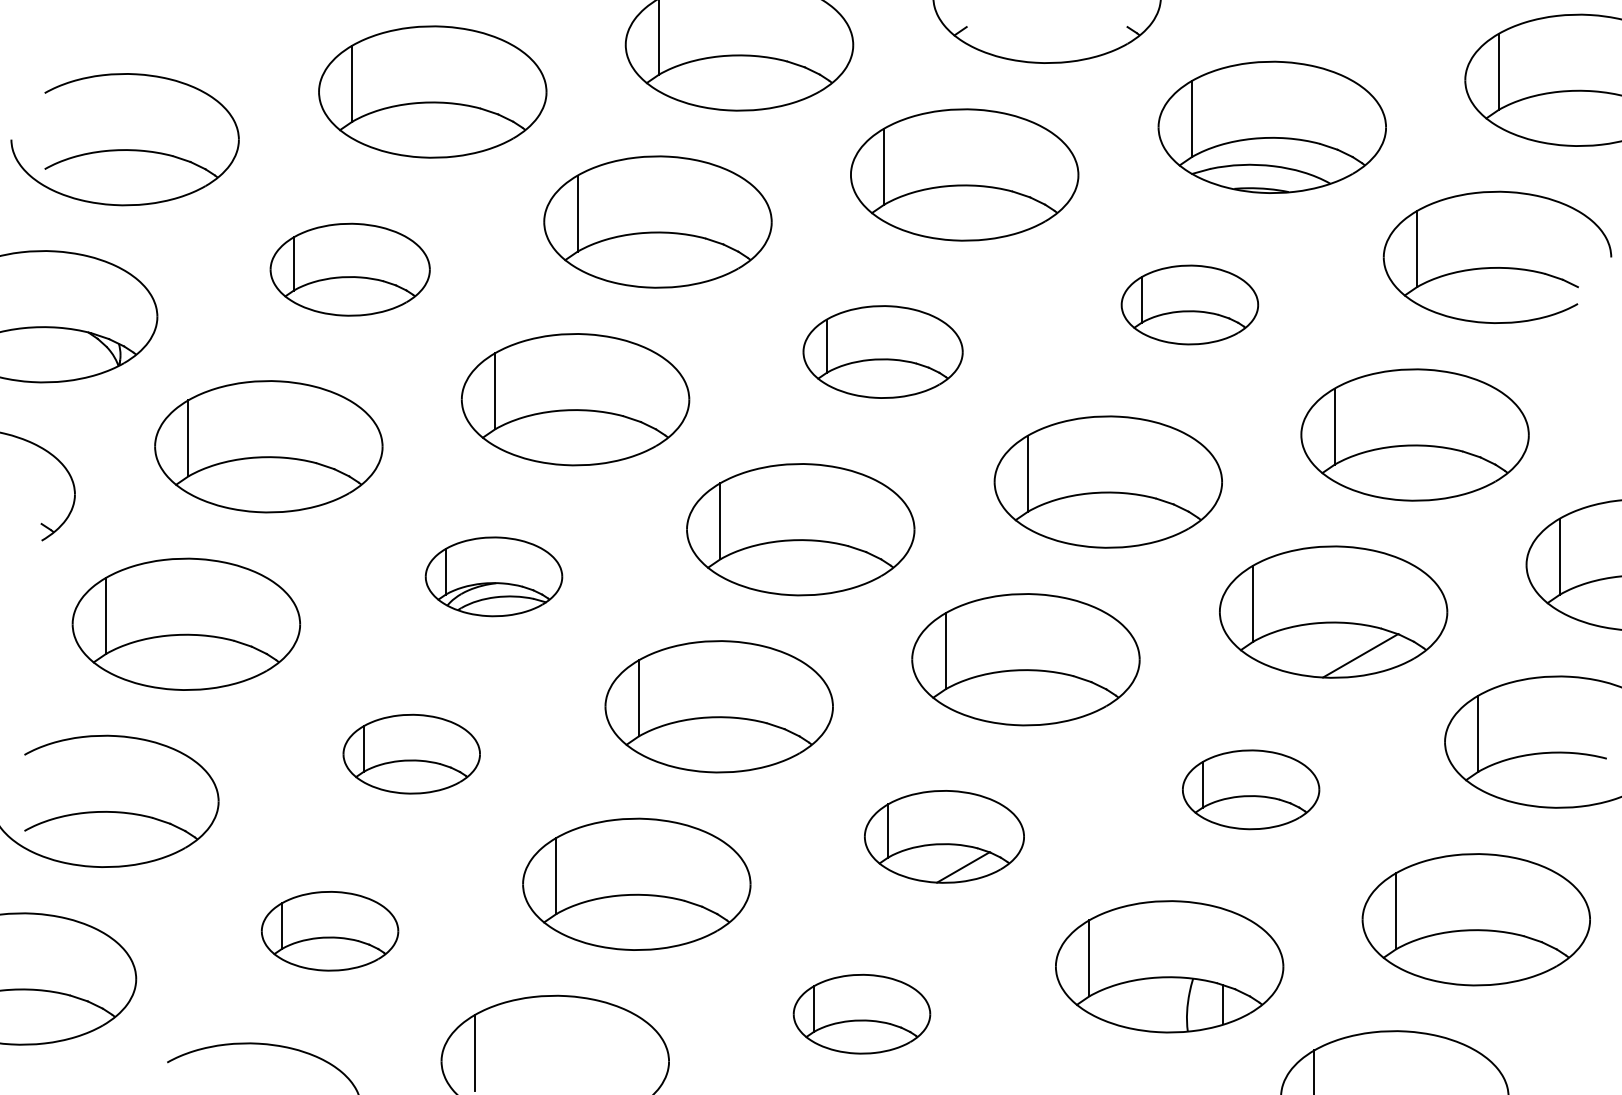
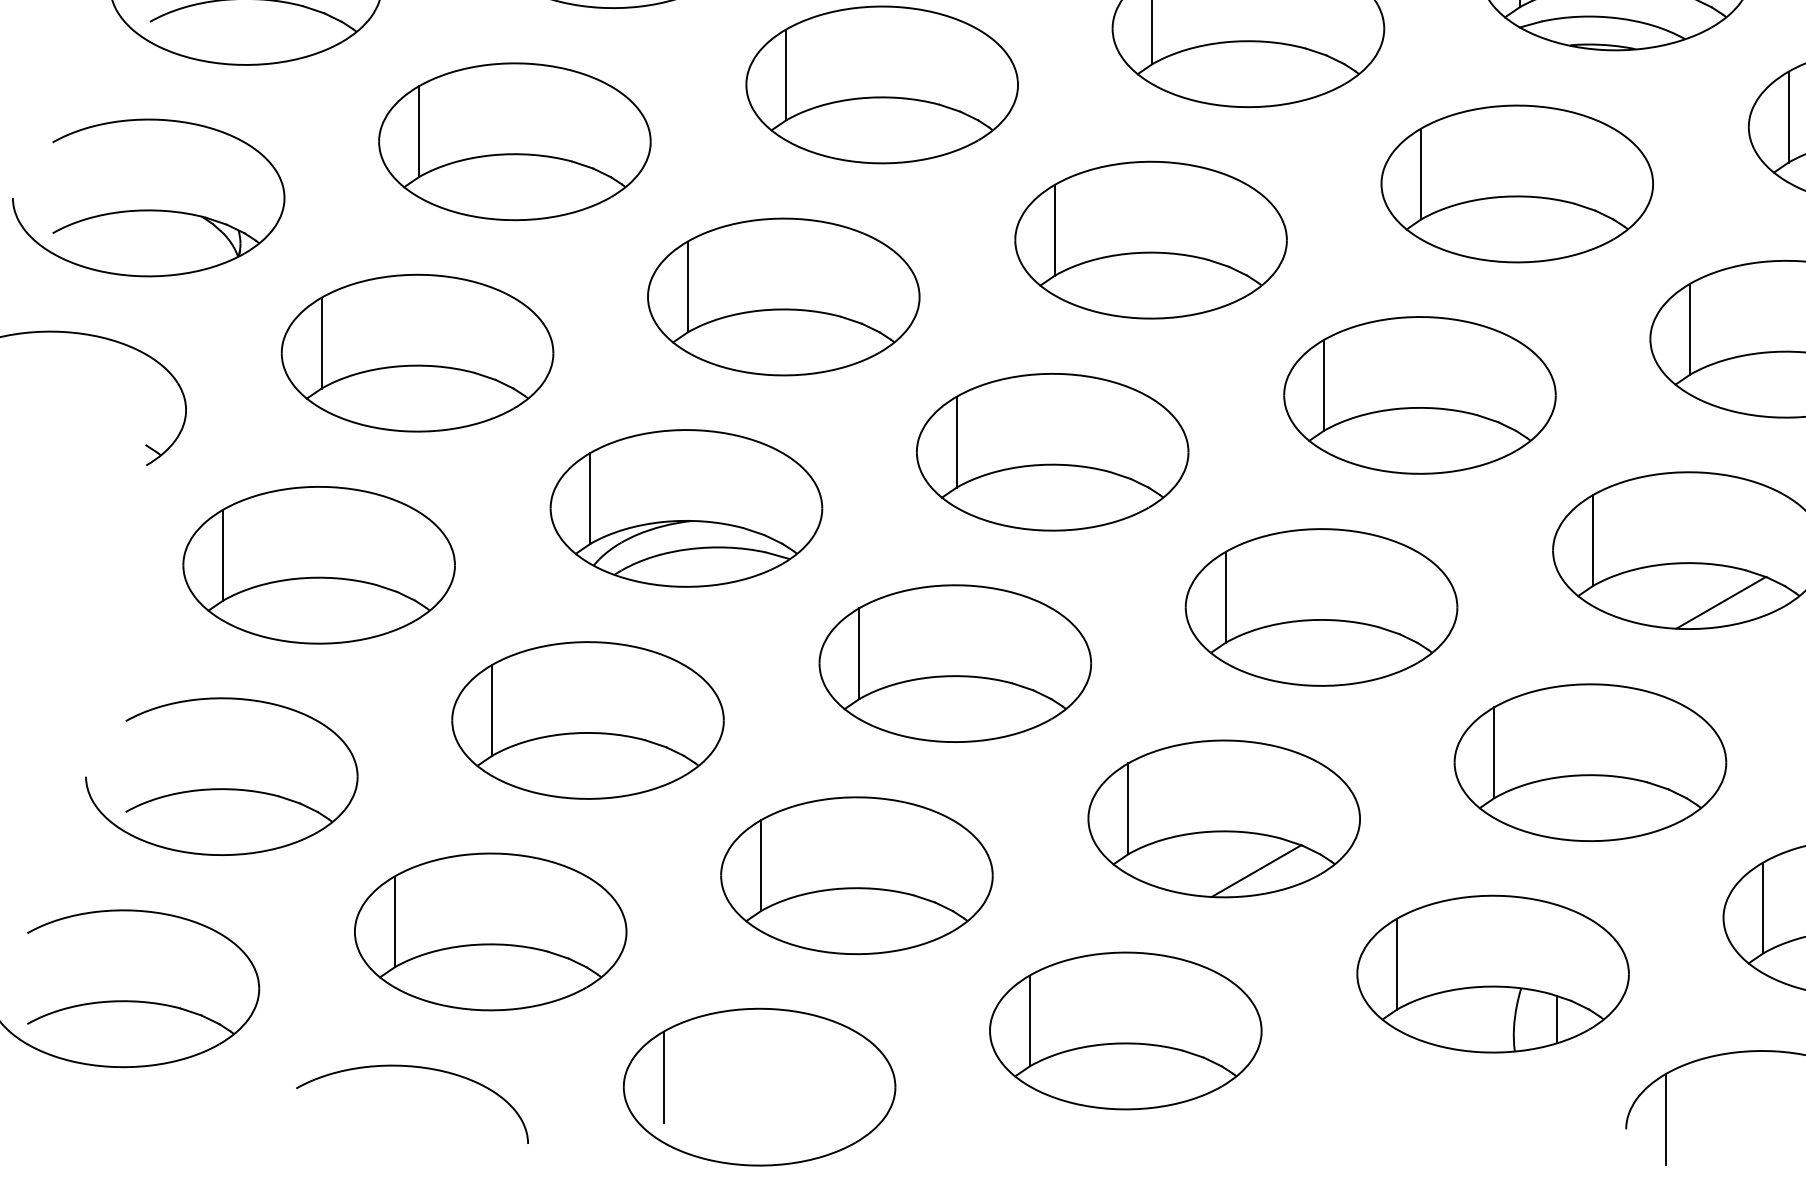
part: (349, 269) -> (513, 141), size x1.43
part: (1189, 304) -> (1516, 183), size x1.67
part: (882, 351) -> (1150, 239), size x1.43
part: (493, 576) -> (685, 508), size x1.67
part: (411, 753) -> (587, 719), size x1.67
part: (1250, 789) -> (1589, 762), size x1.67
part: (944, 836) -> (1224, 818), size x1.43
part: (329, 930) -> (489, 930), size x1.67
part: (861, 1013) -> (1125, 1029), size x1.67

